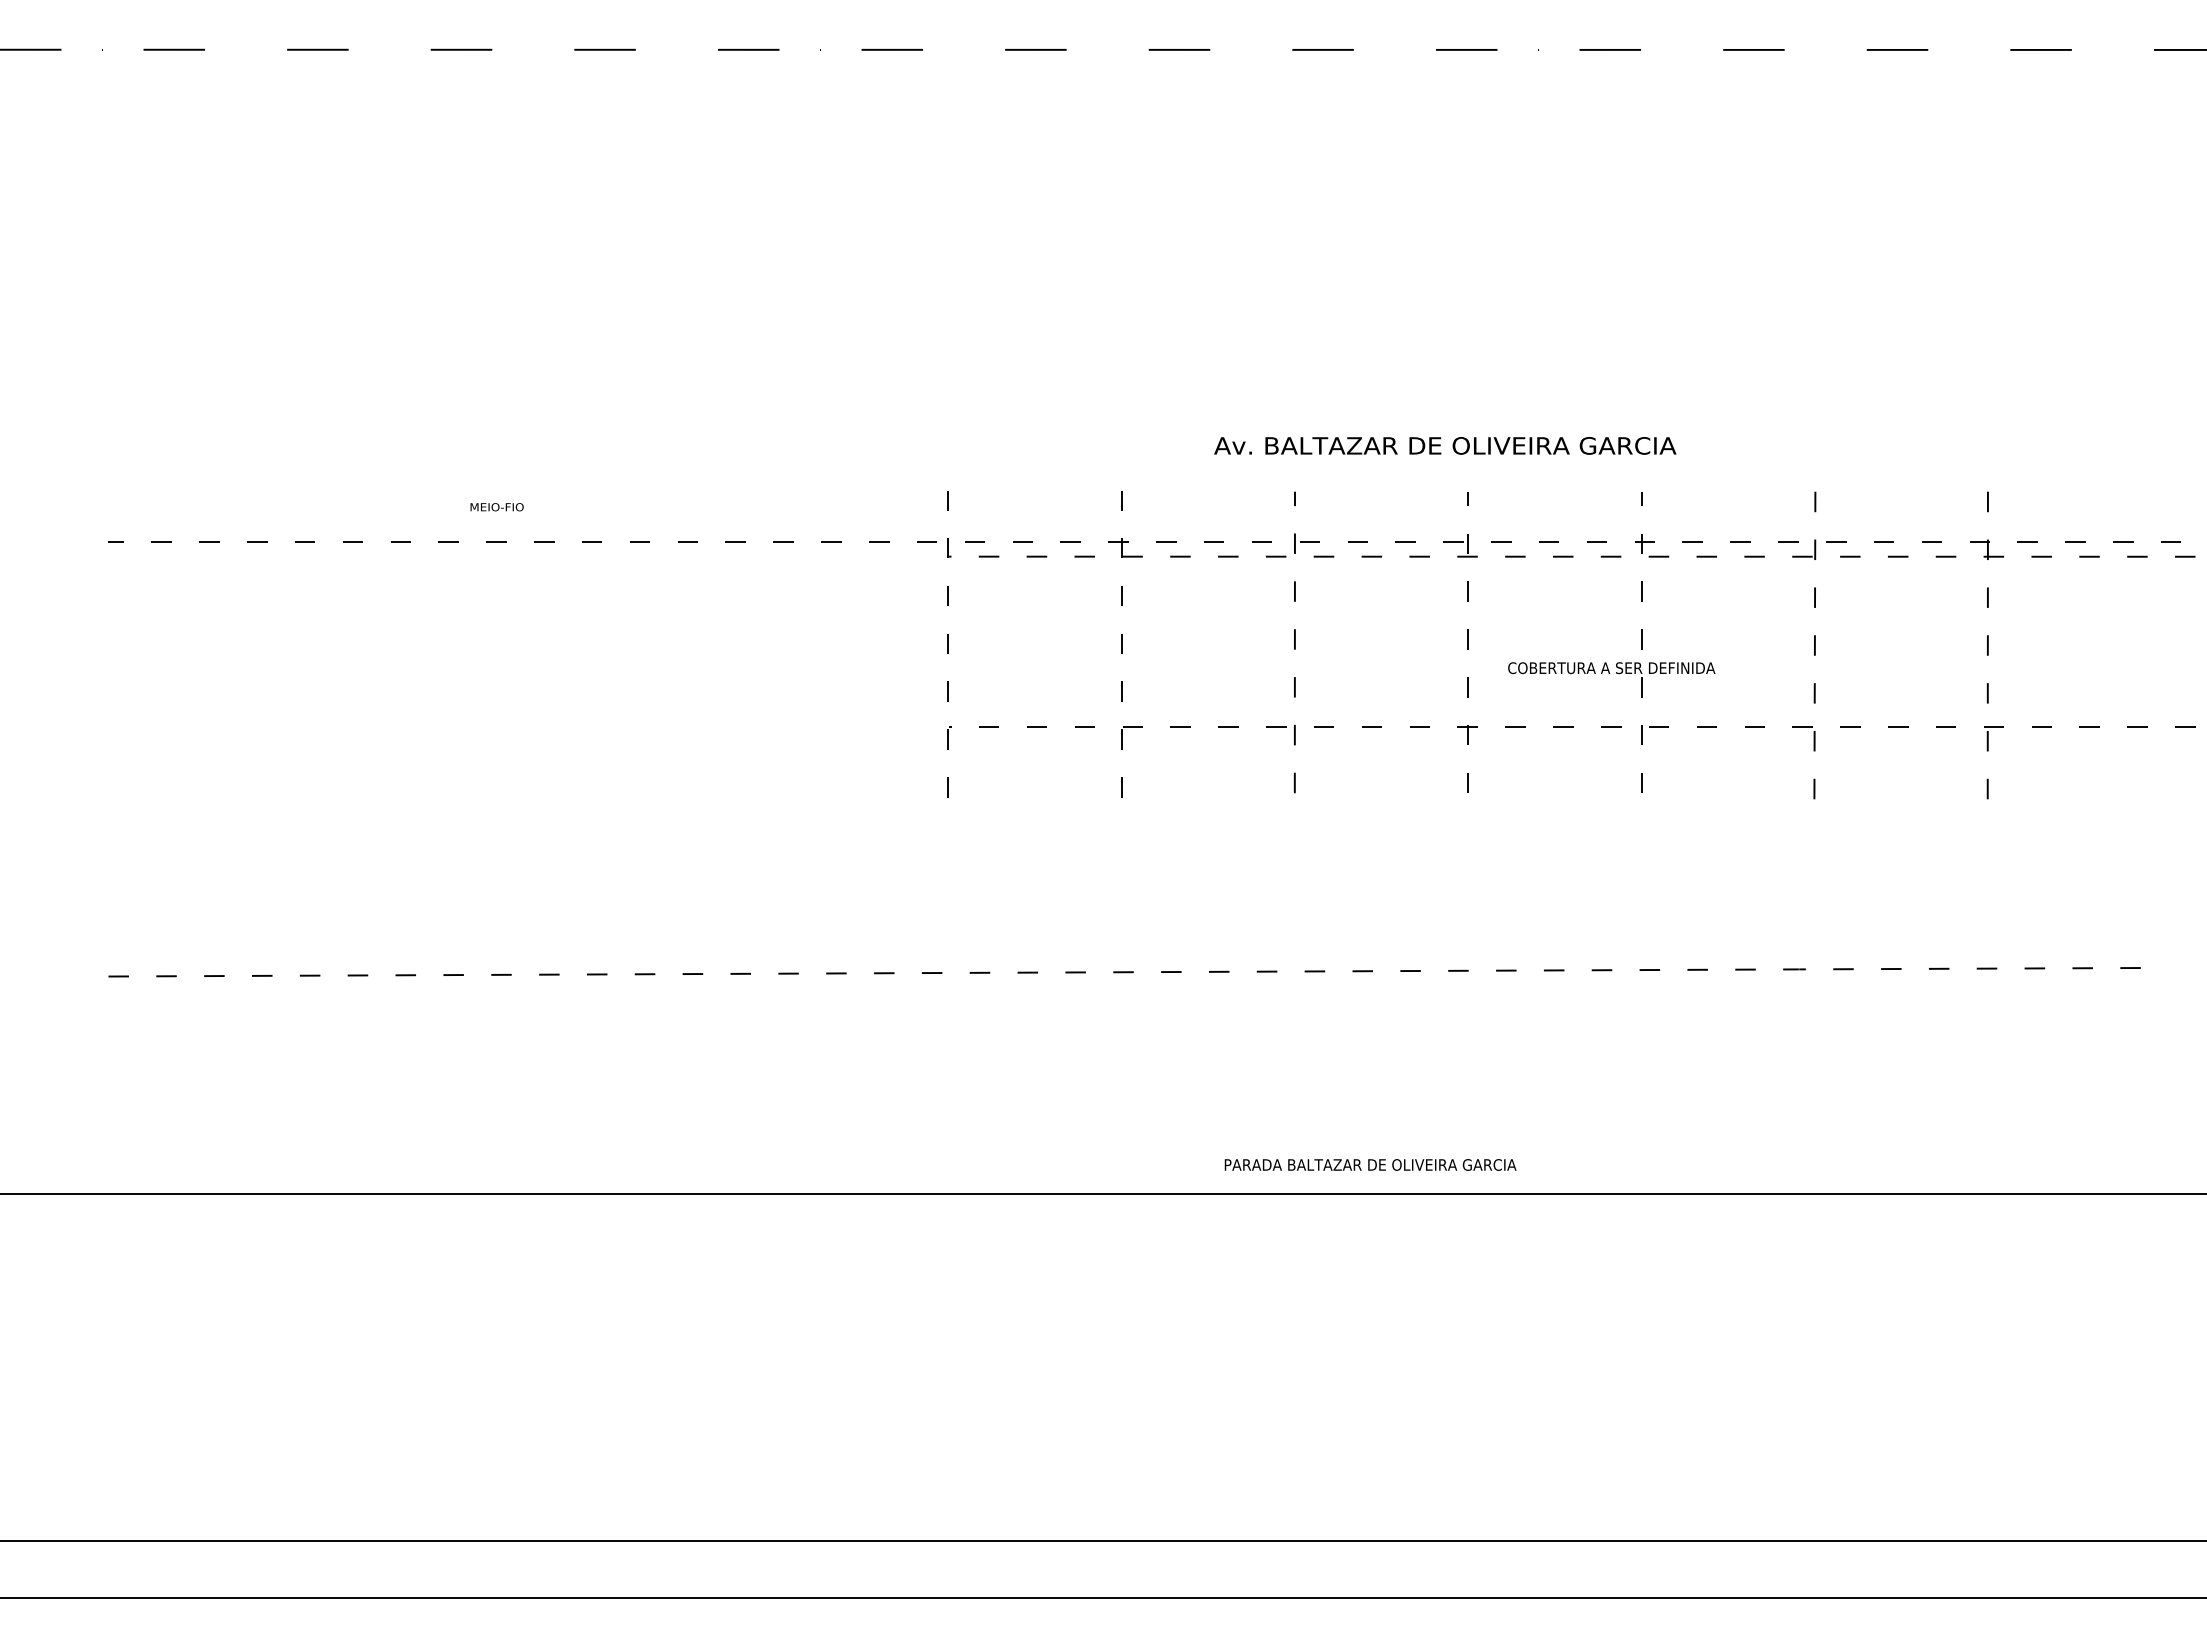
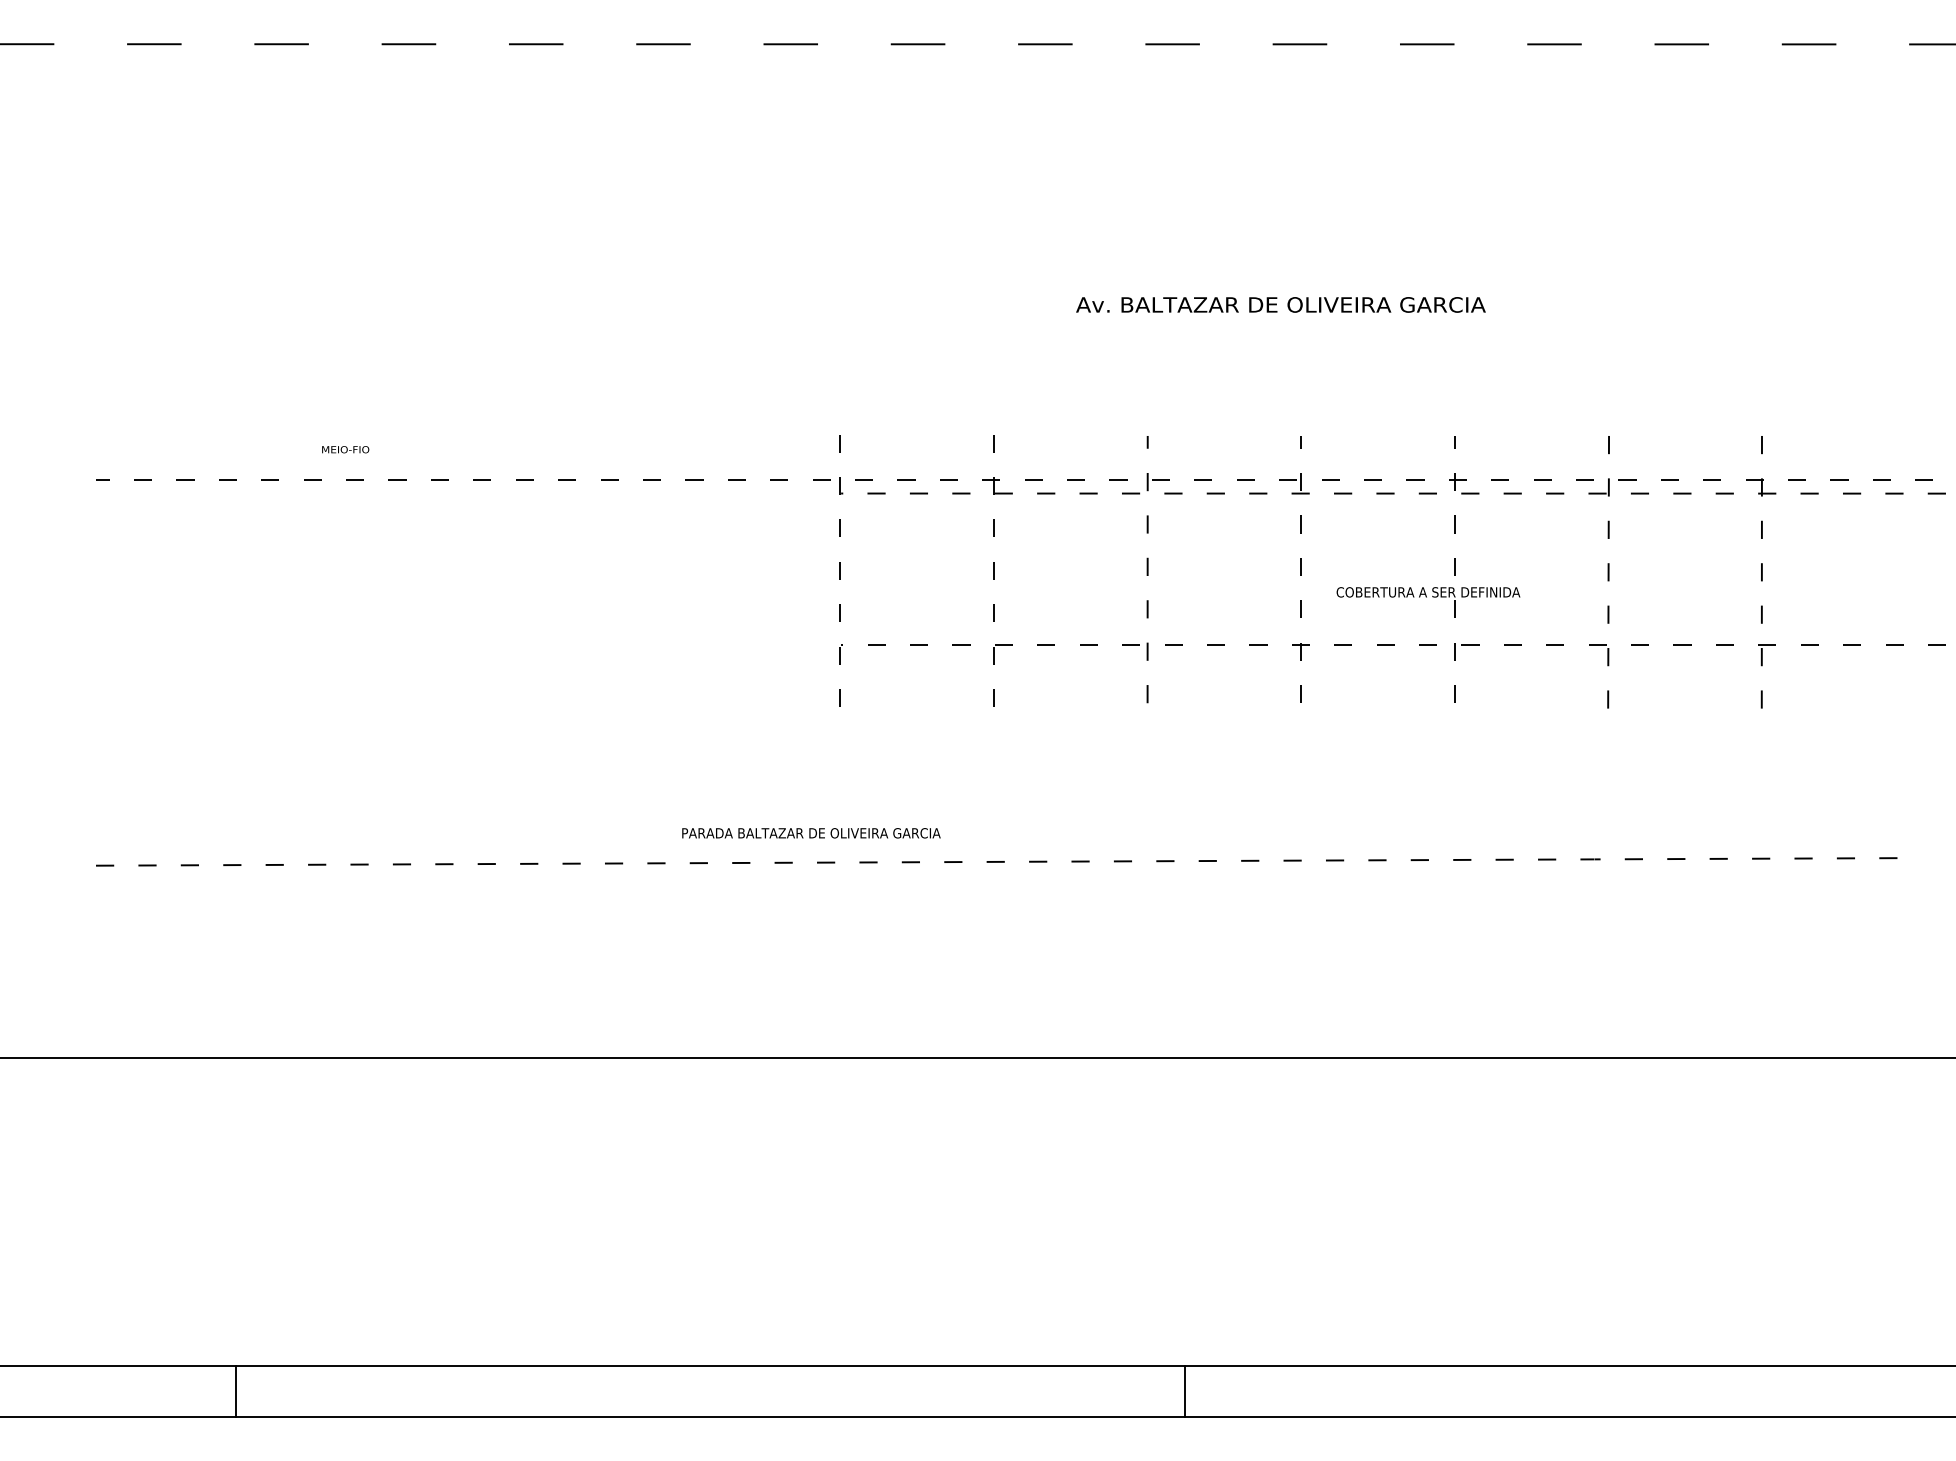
text: (1445, 445) -> (1281, 304), moved
text: (496, 507) -> (345, 449), moved
text: (1370, 1164) -> (811, 832), moved
line: (265, 1569) -> (235, 1391), added
line: (1336, 1569) -> (1184, 1391), added

